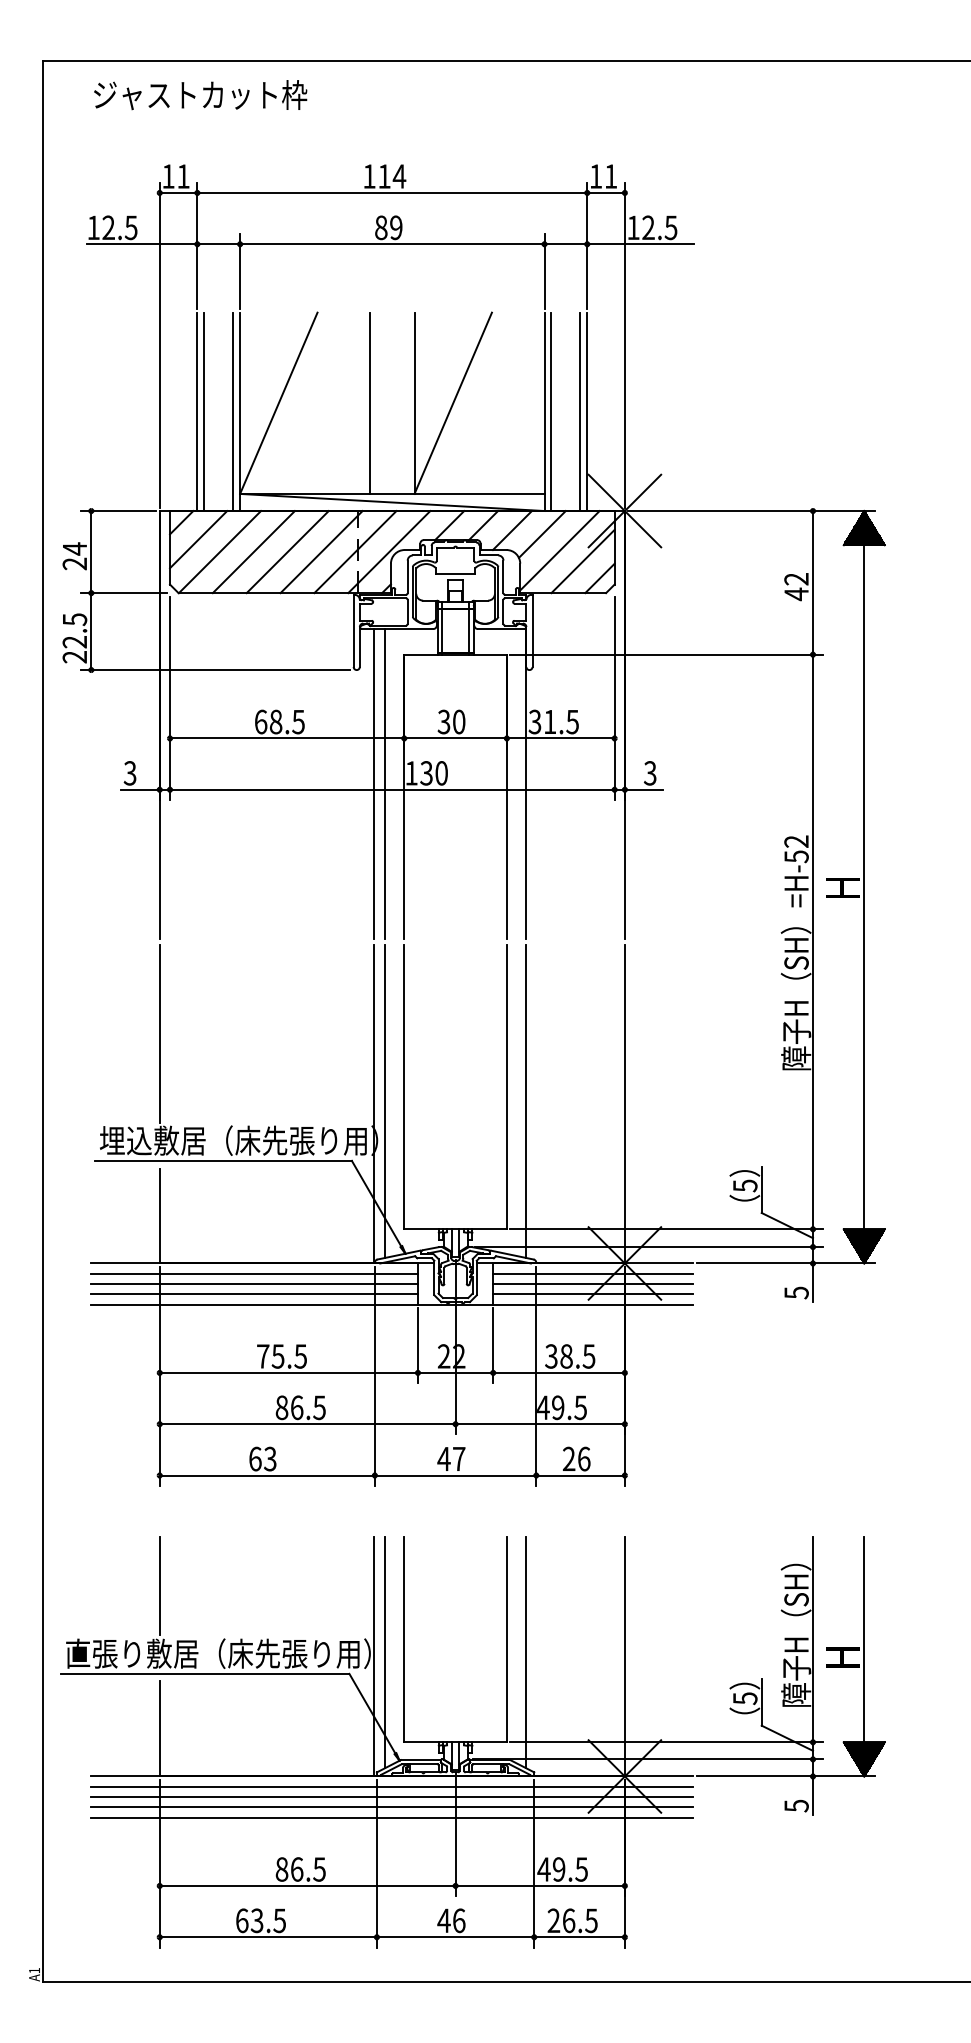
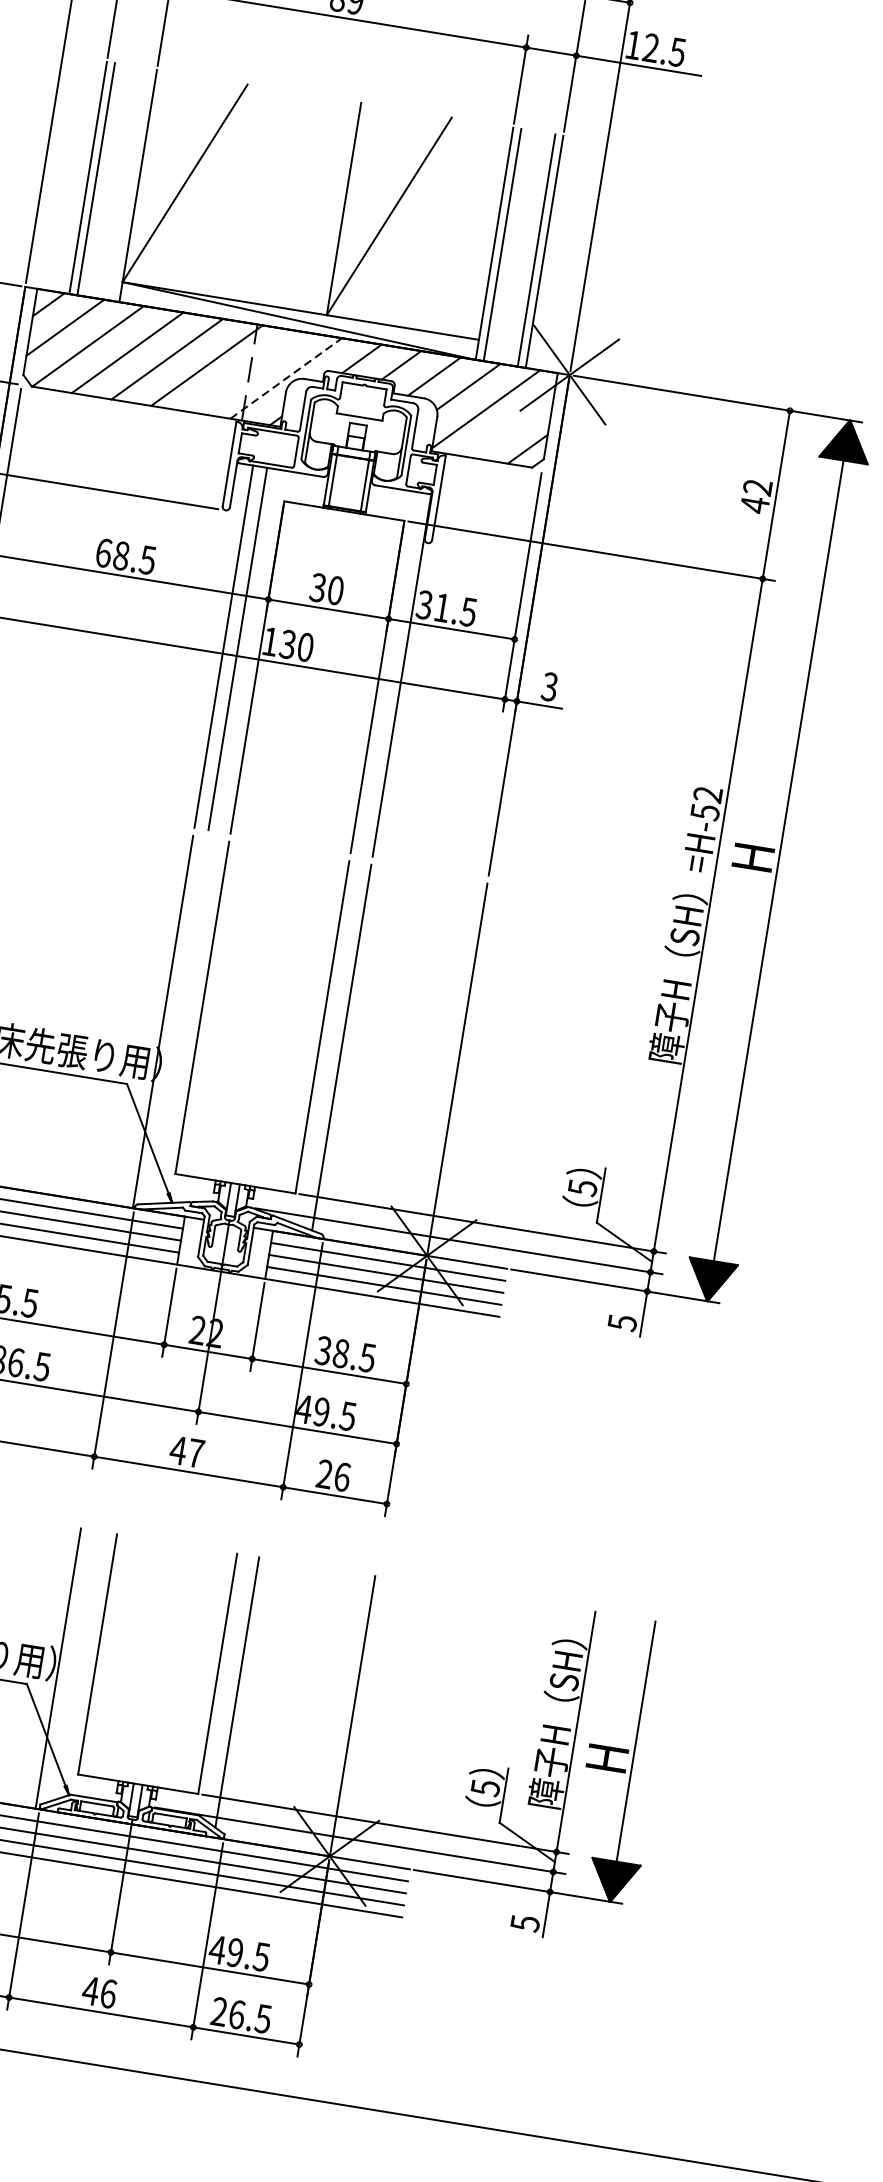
line: (370, 402) -> (292, 199), removed
line: (233, 411) -> (130, 184), removed
line: (389, 551) -> (286, 377), solid -> dashed
line: (355, 552) -> (246, 372), removed
line: (582, 561) -> (510, 426), removed
line: (385, 1101) -> (177, 1020), removed
line: (385, 1652) -> (73, 1665), removed

